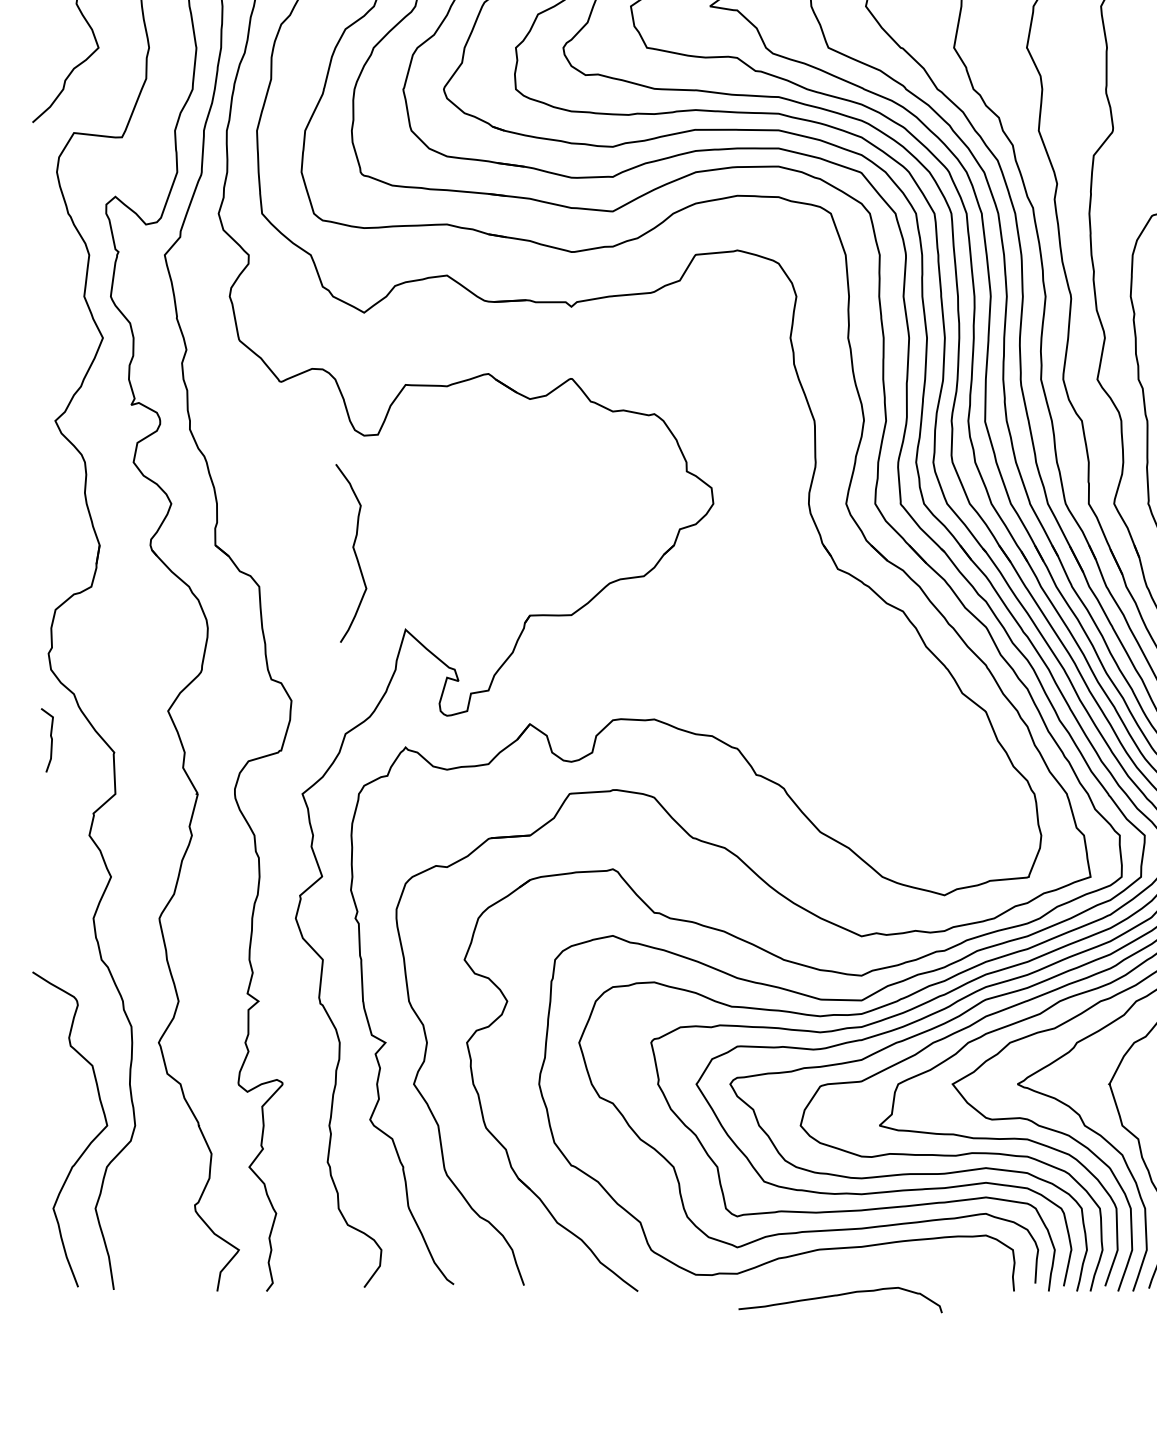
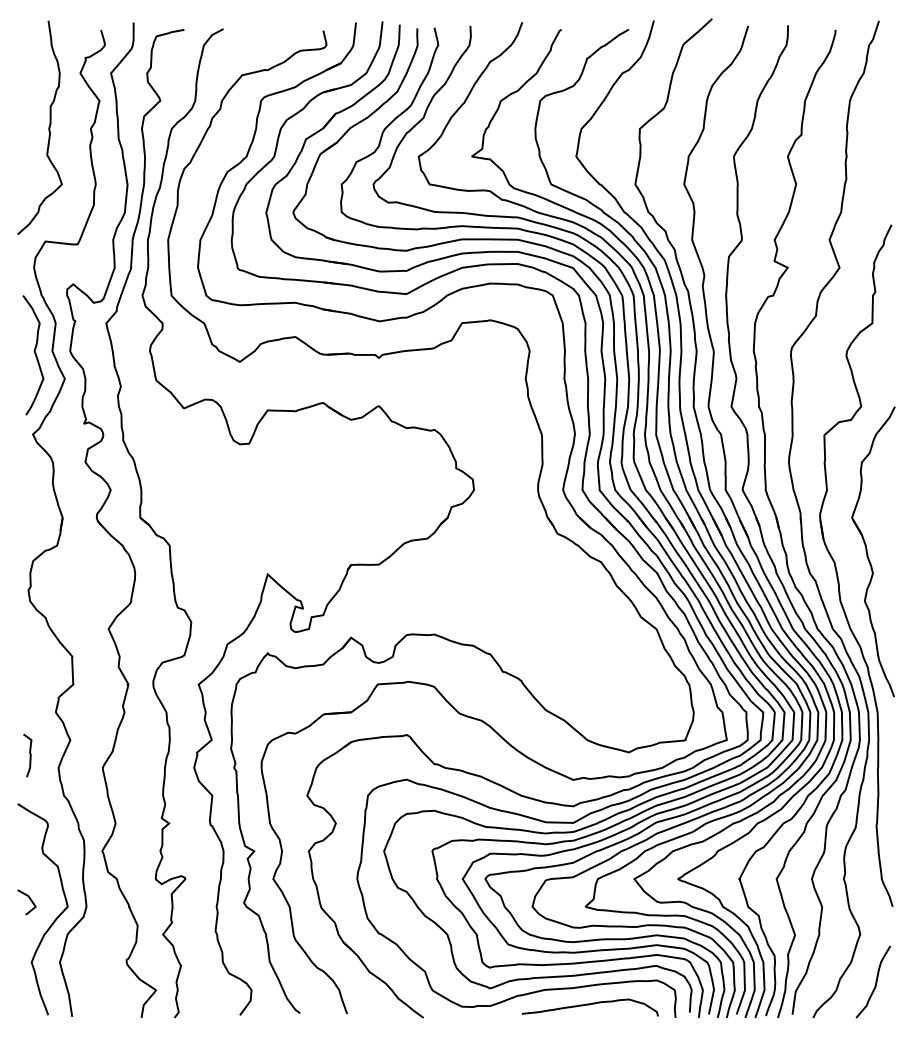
curve: (353, 552) -> (34, 354), moved
curve: (50, 740) -> (29, 755), moved
line: (50, 1114) -> (29, 899), added
curve: (839, 1296) -> (589, 1005), moved

